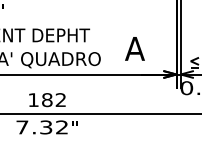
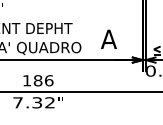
text: (61, 99) -> (49, 80), 182 -> 186

